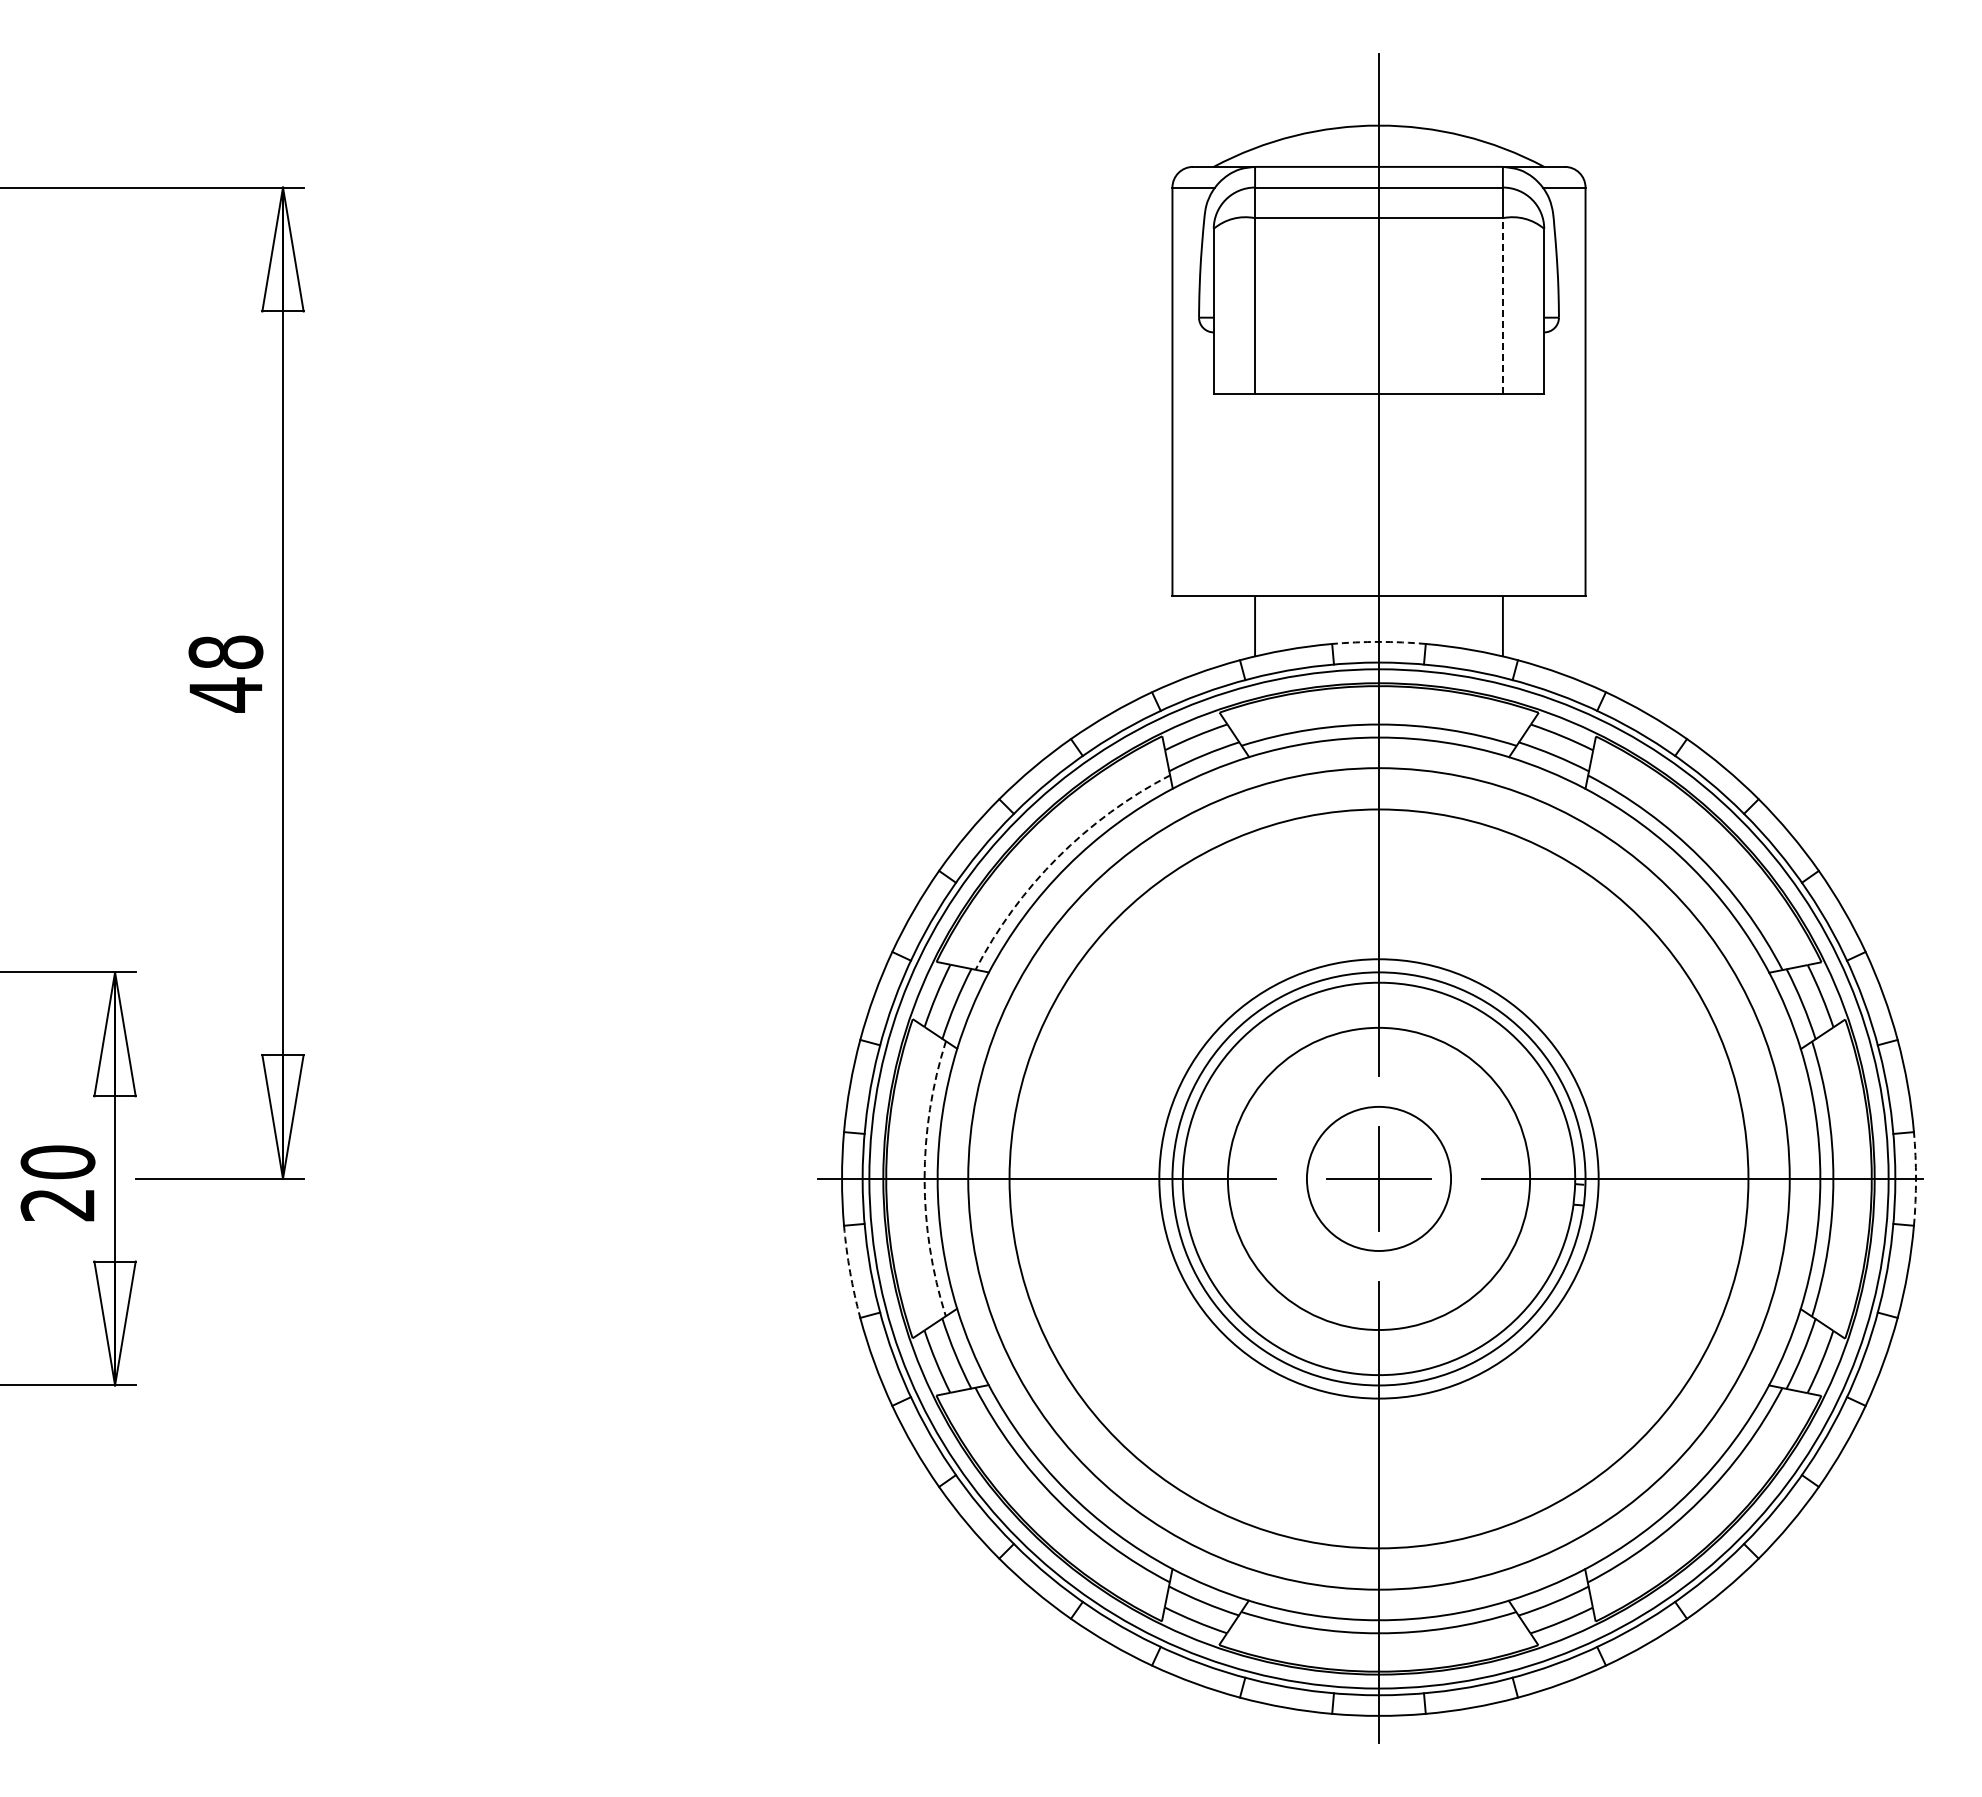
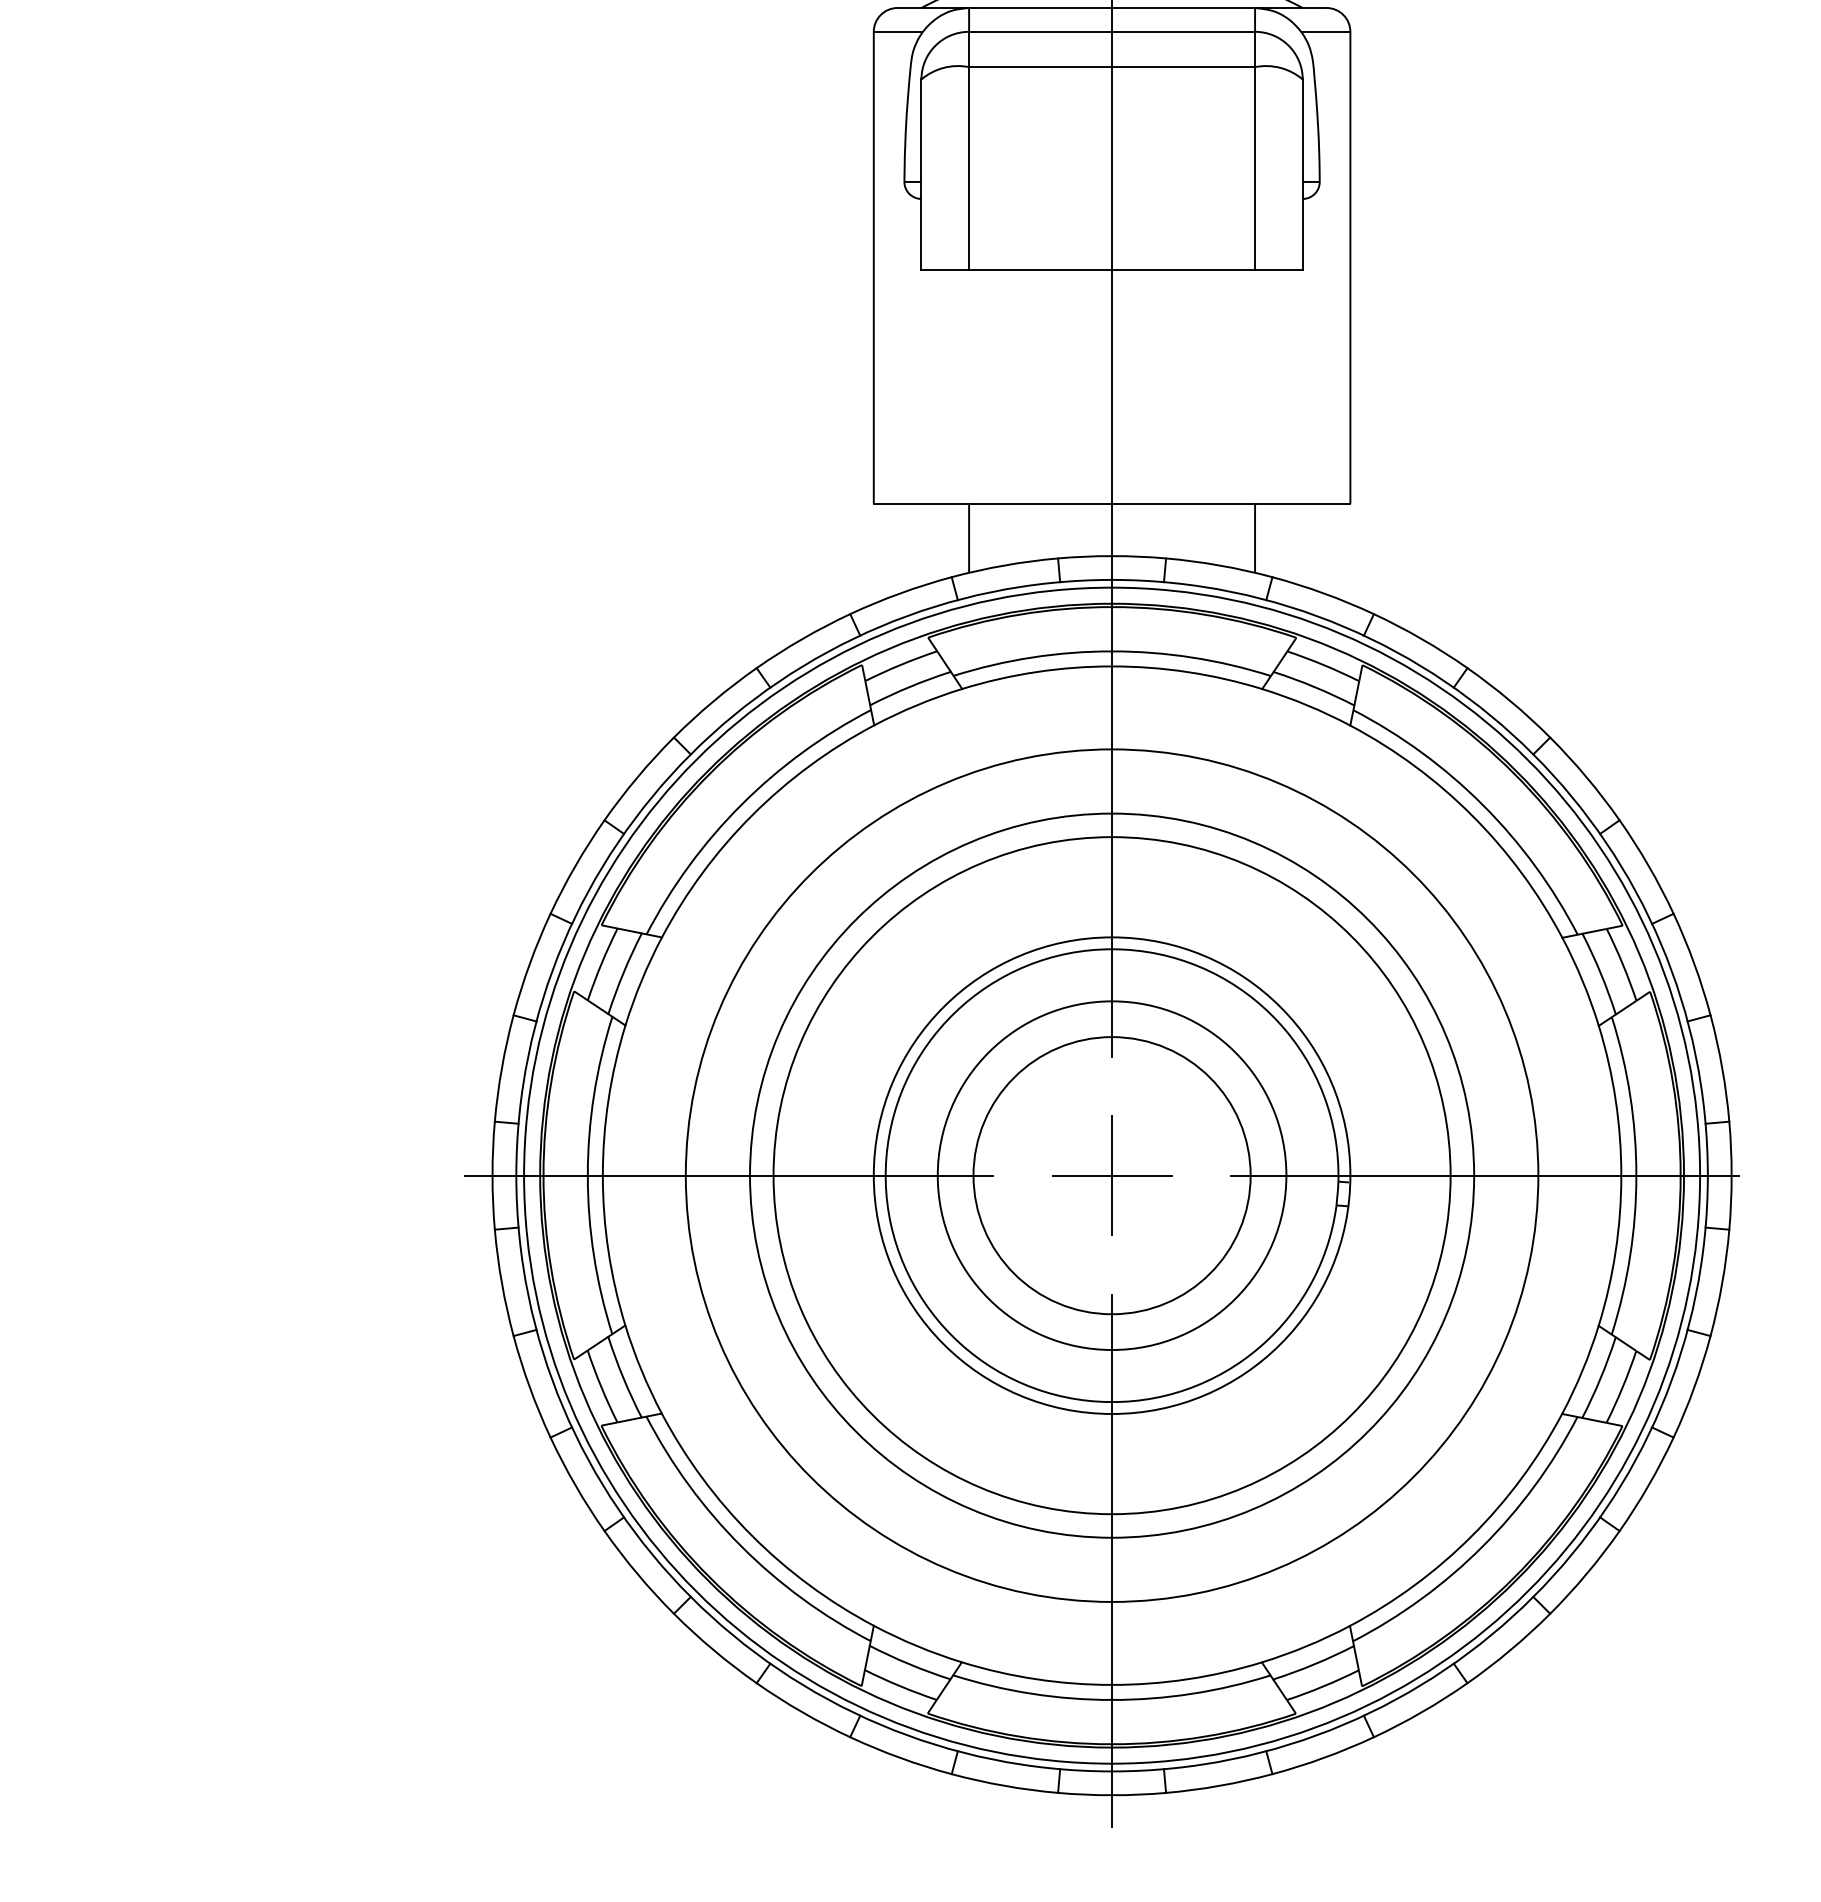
line: (1502, 306) -> (1254, 169), dashed -> solid
arc: (1379, 641) -> (1112, 555), dashed -> solid
arc: (1057, 857) -> (741, 804), dashed -> solid
arc: (924, 1178) -> (587, 1175), dashed -> solid
circle: (1378, 1178) -> (1111, 1175), size x0.71
circle: (1378, 1178) -> (1111, 1175), size x1.43
circle: (1378, 1178) -> (1111, 1175), size x1.67
arc: (1915, 1178) -> (1731, 1175), dashed -> solid
arc: (850, 1272) -> (502, 1283), dashed -> solid

